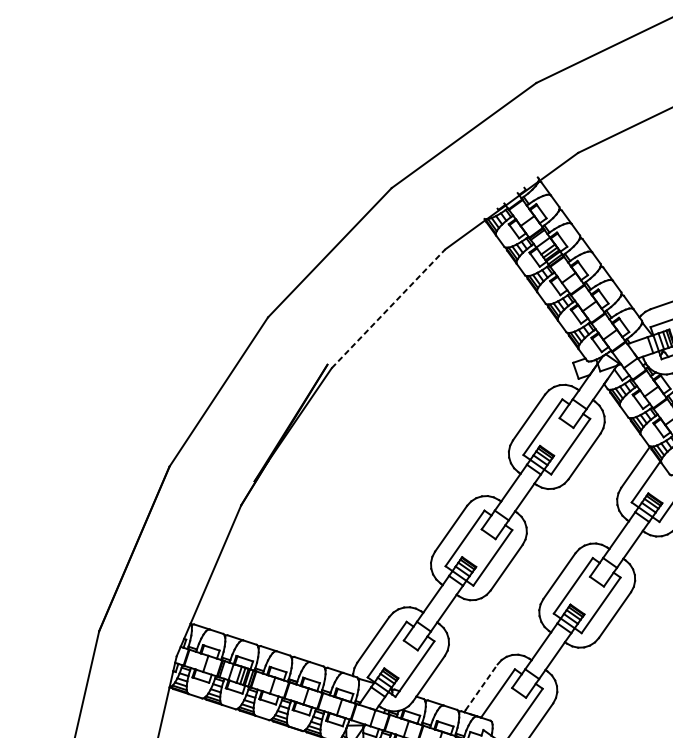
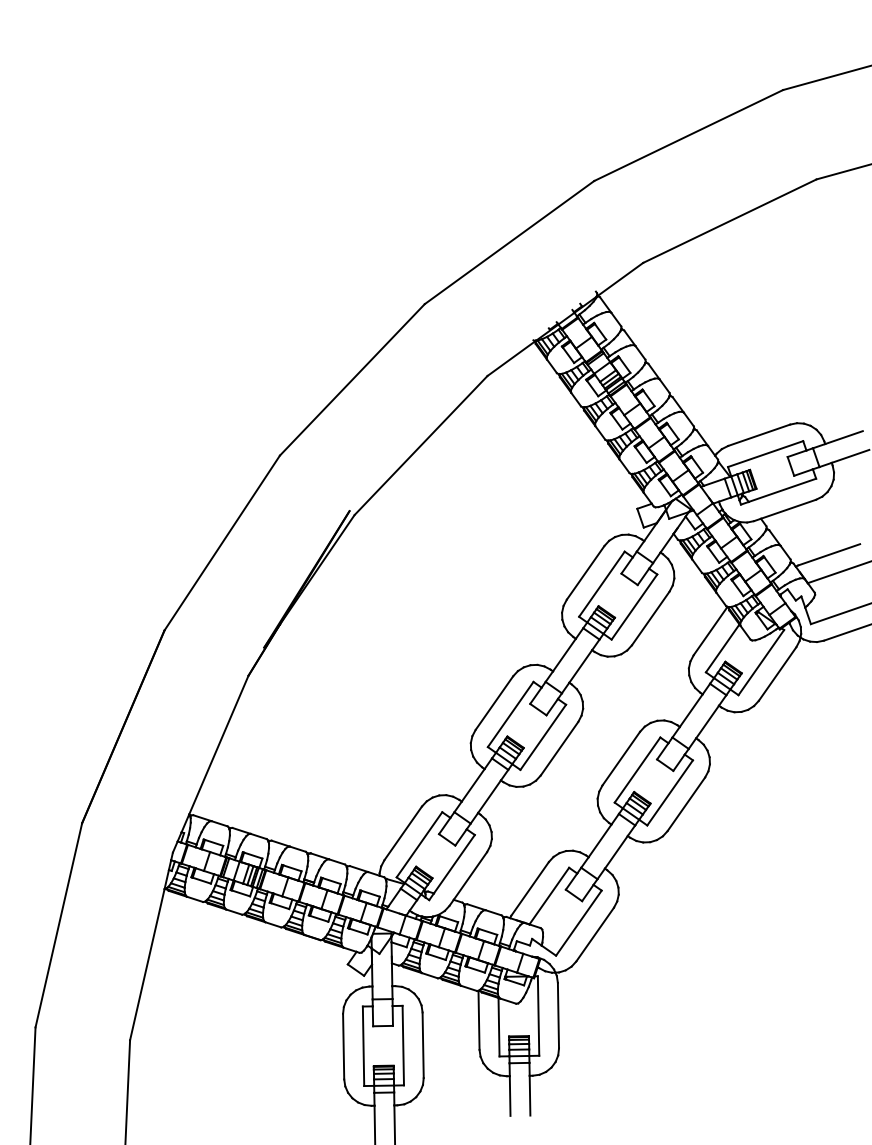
line: (388, 308) -> (421, 445), dashed -> solid
line: (481, 686) -> (530, 888), dashed -> solid

